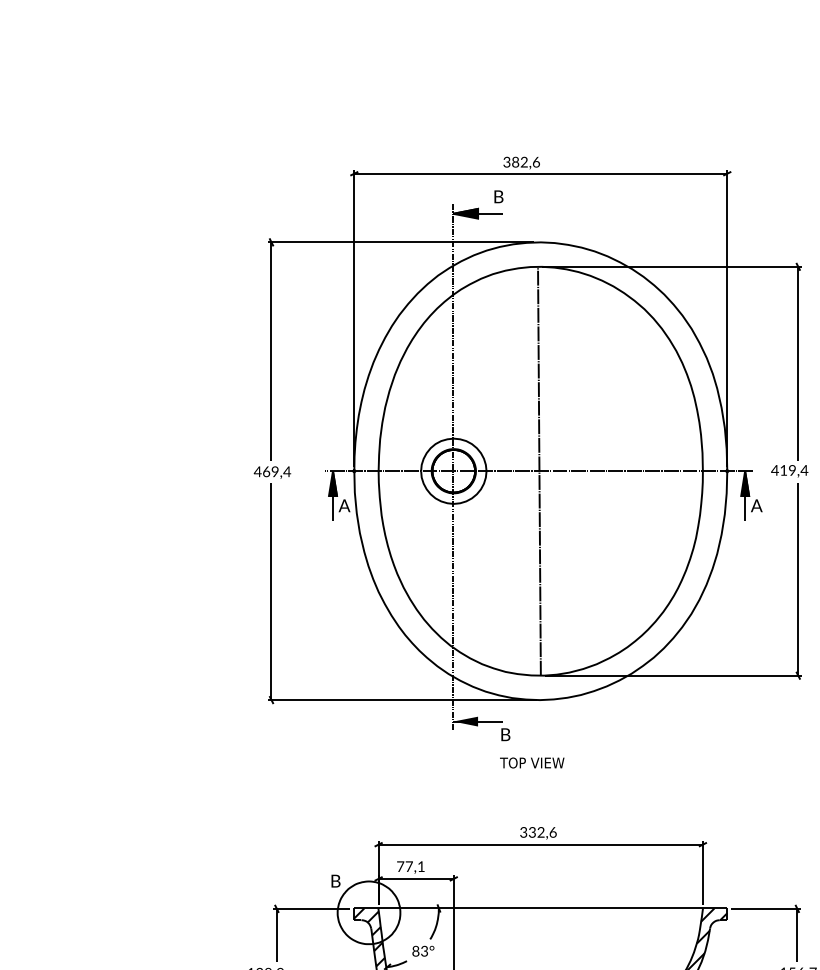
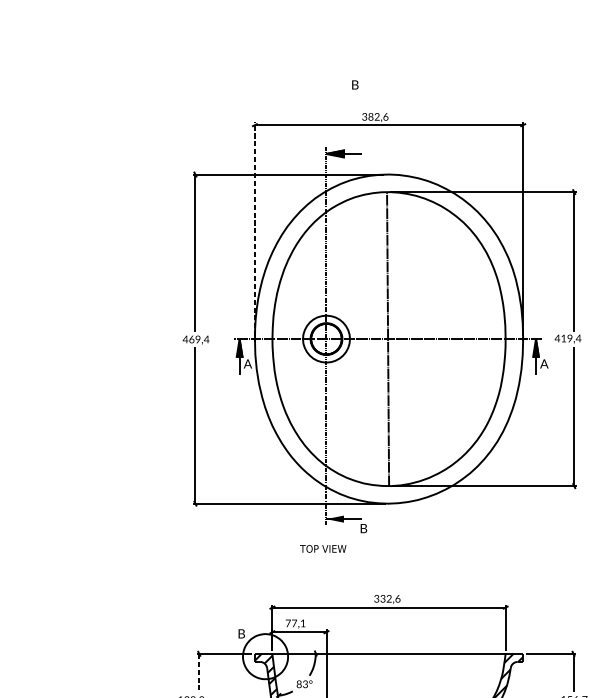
text: (498, 196) -> (355, 84), moved
line: (354, 318) -> (255, 229), solid -> dashed
text: (532, 762) -> (323, 548), moved
line: (276, 935) -> (199, 672), solid -> dashed

